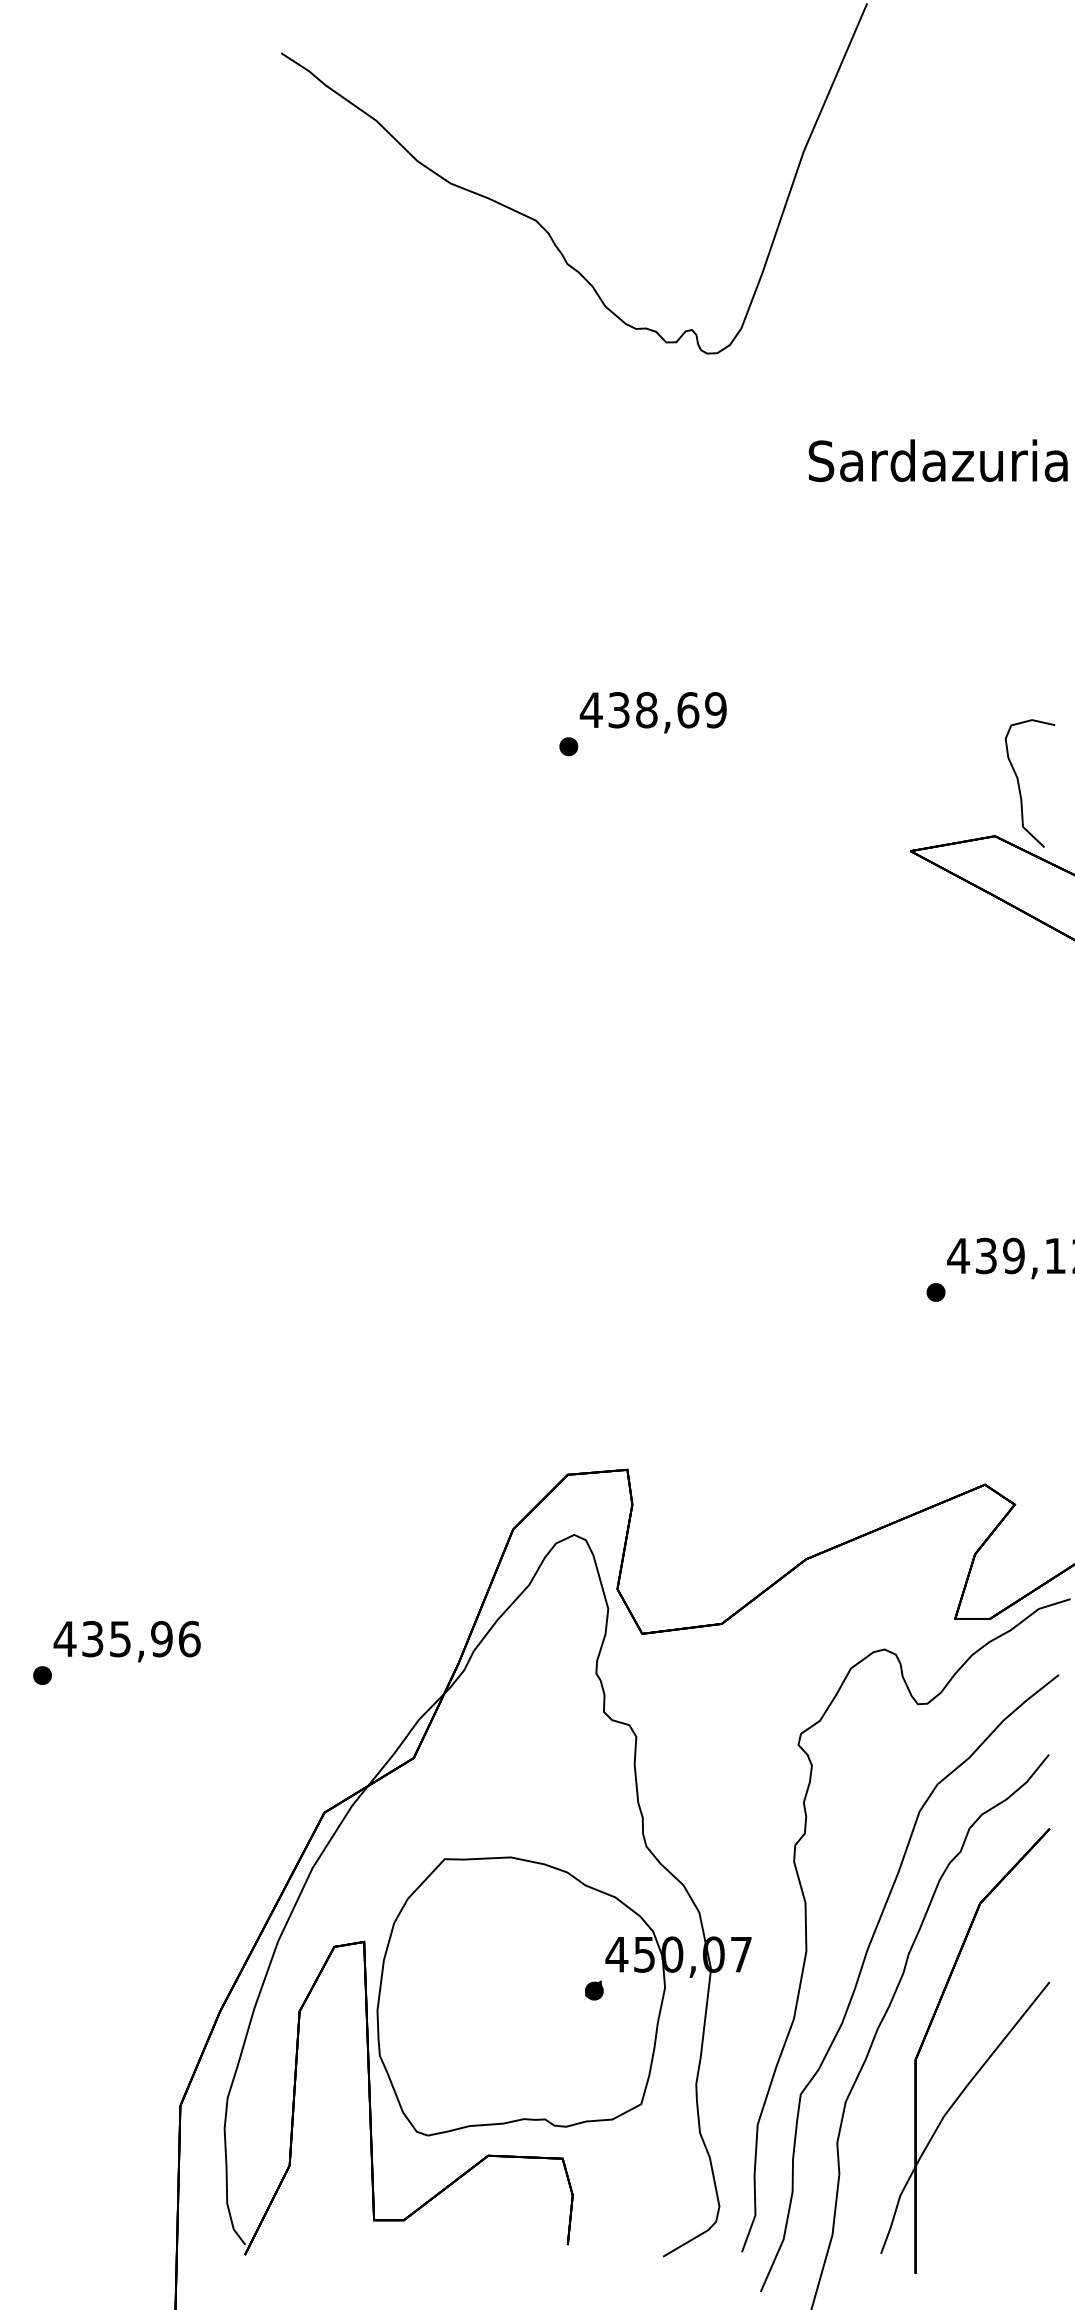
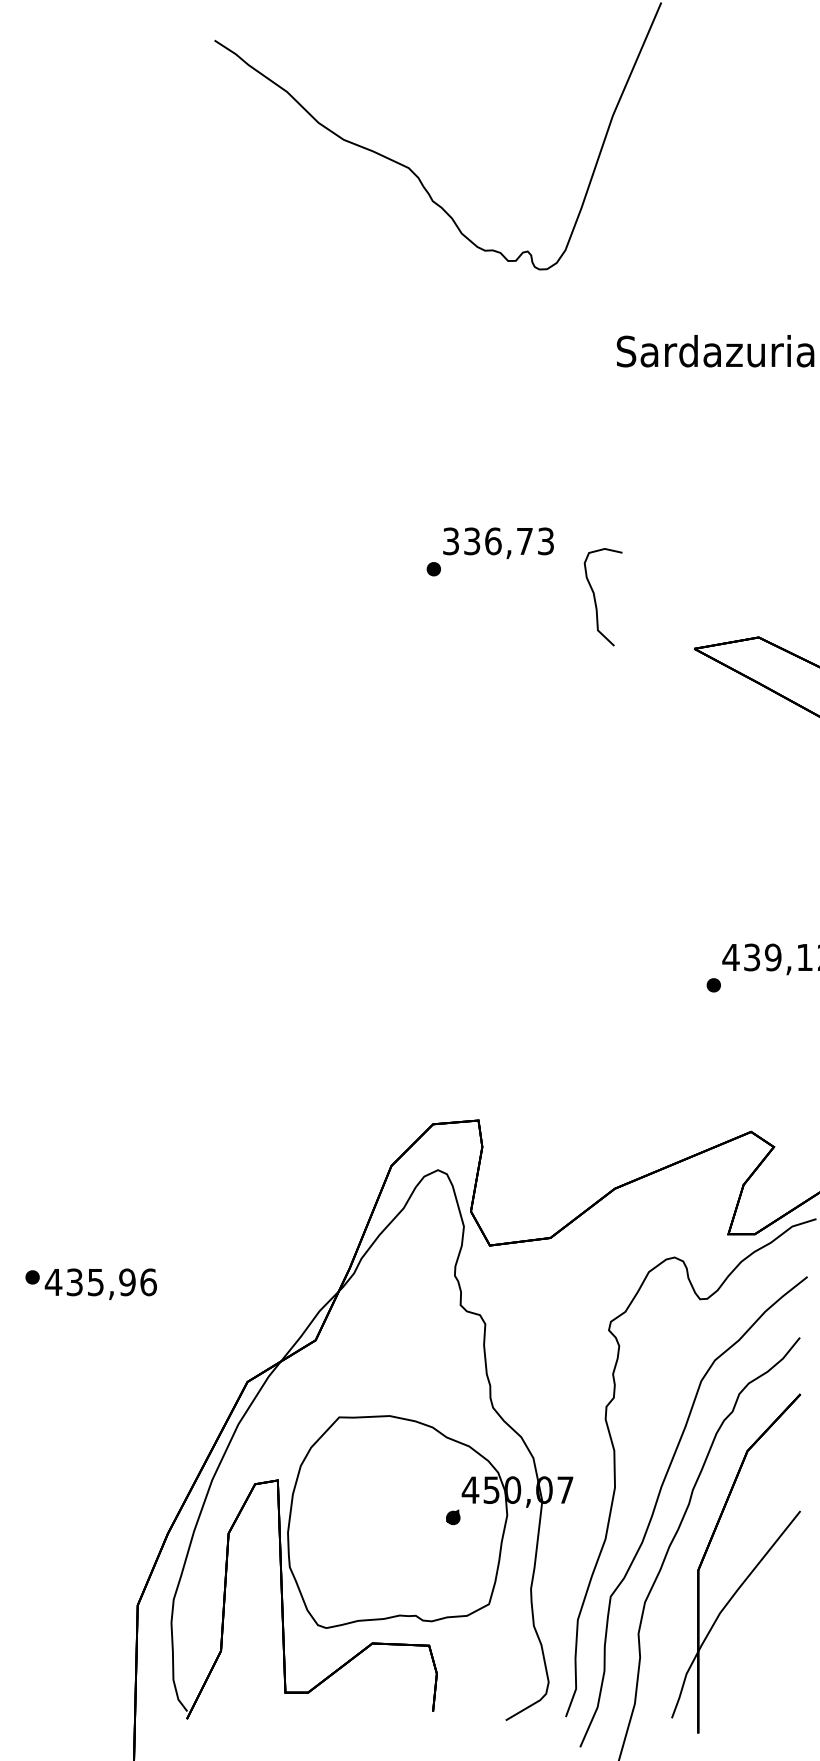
text: (652, 710) -> (497, 541), 438,69 -> 336,73
curve: (1019, 783) -> (595, 597), moved
text: (126, 1641) -> (100, 1284), moved

